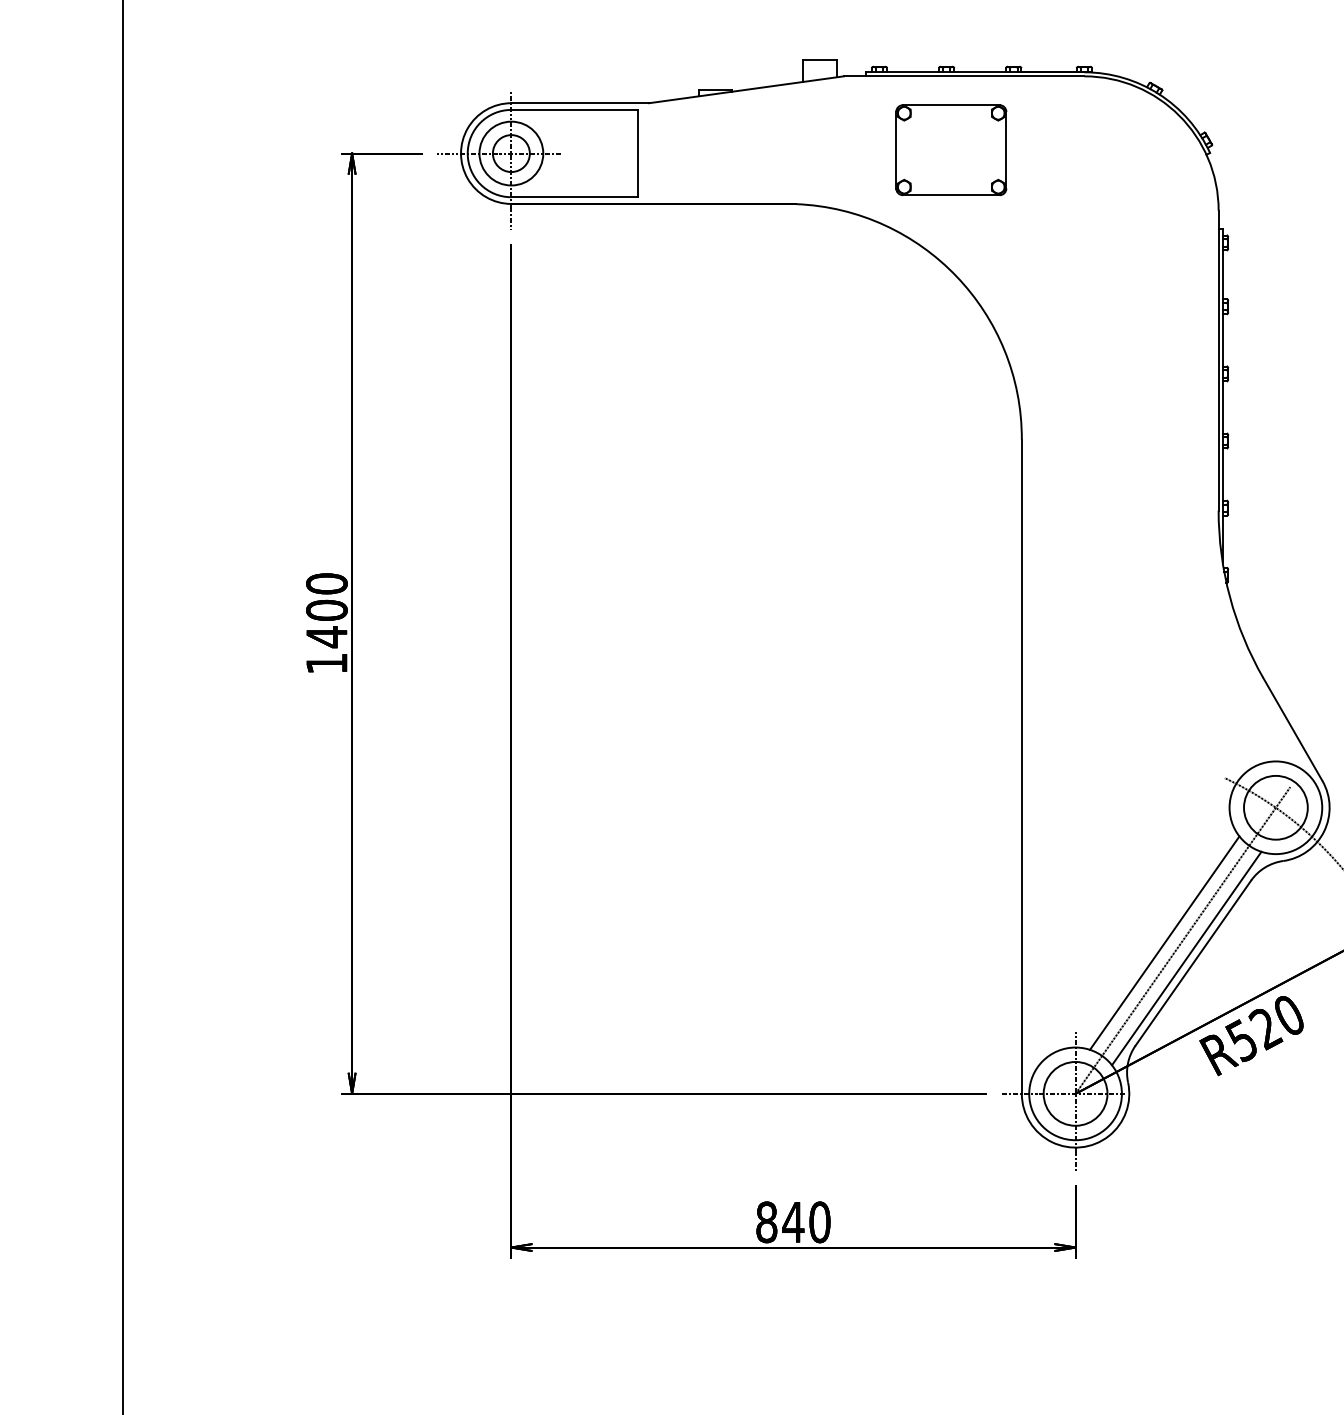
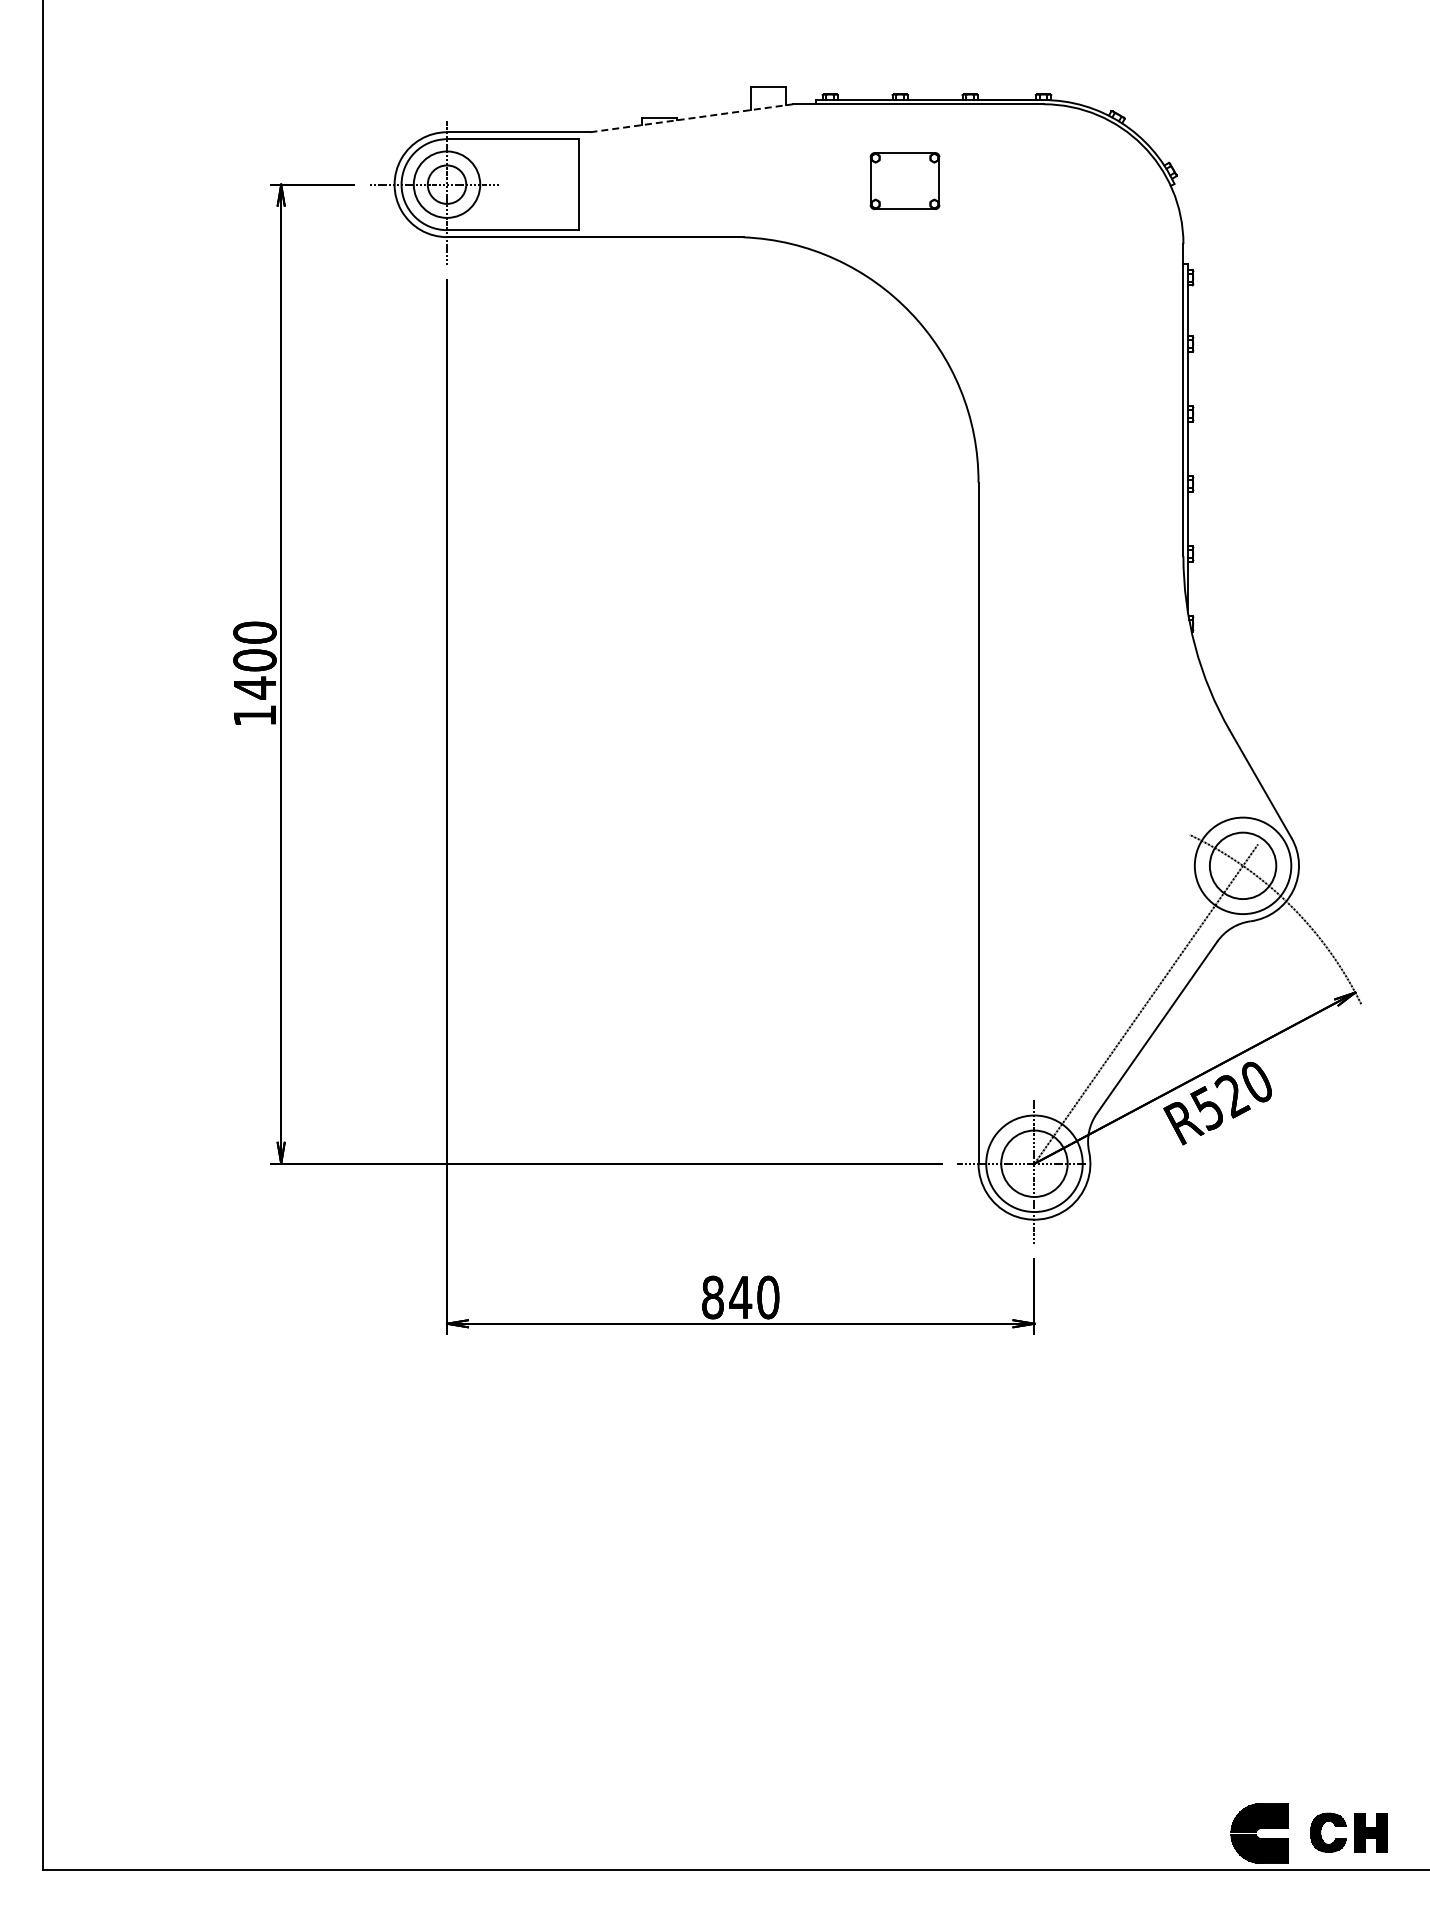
line: (747, 90) -> (692, 118), solid -> dashed
part: (950, 149) -> (904, 180), size x0.6
line: (1164, 942) -> (1127, 1006), removed
line: (1187, 958) -> (1150, 1022), removed

